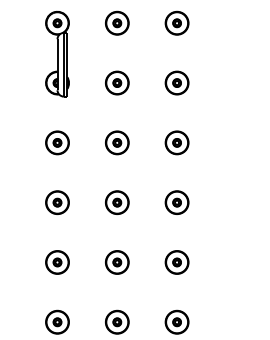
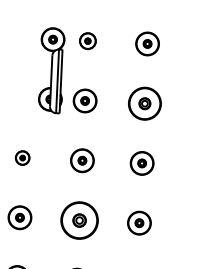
part: (117, 22) -> (88, 40), size x0.7
part: (57, 54) -> (51, 70), moved
part: (176, 82) -> (144, 103), size x1.4
part: (57, 142) -> (22, 157), size x0.6
part: (117, 202) -> (79, 220), size x1.6

